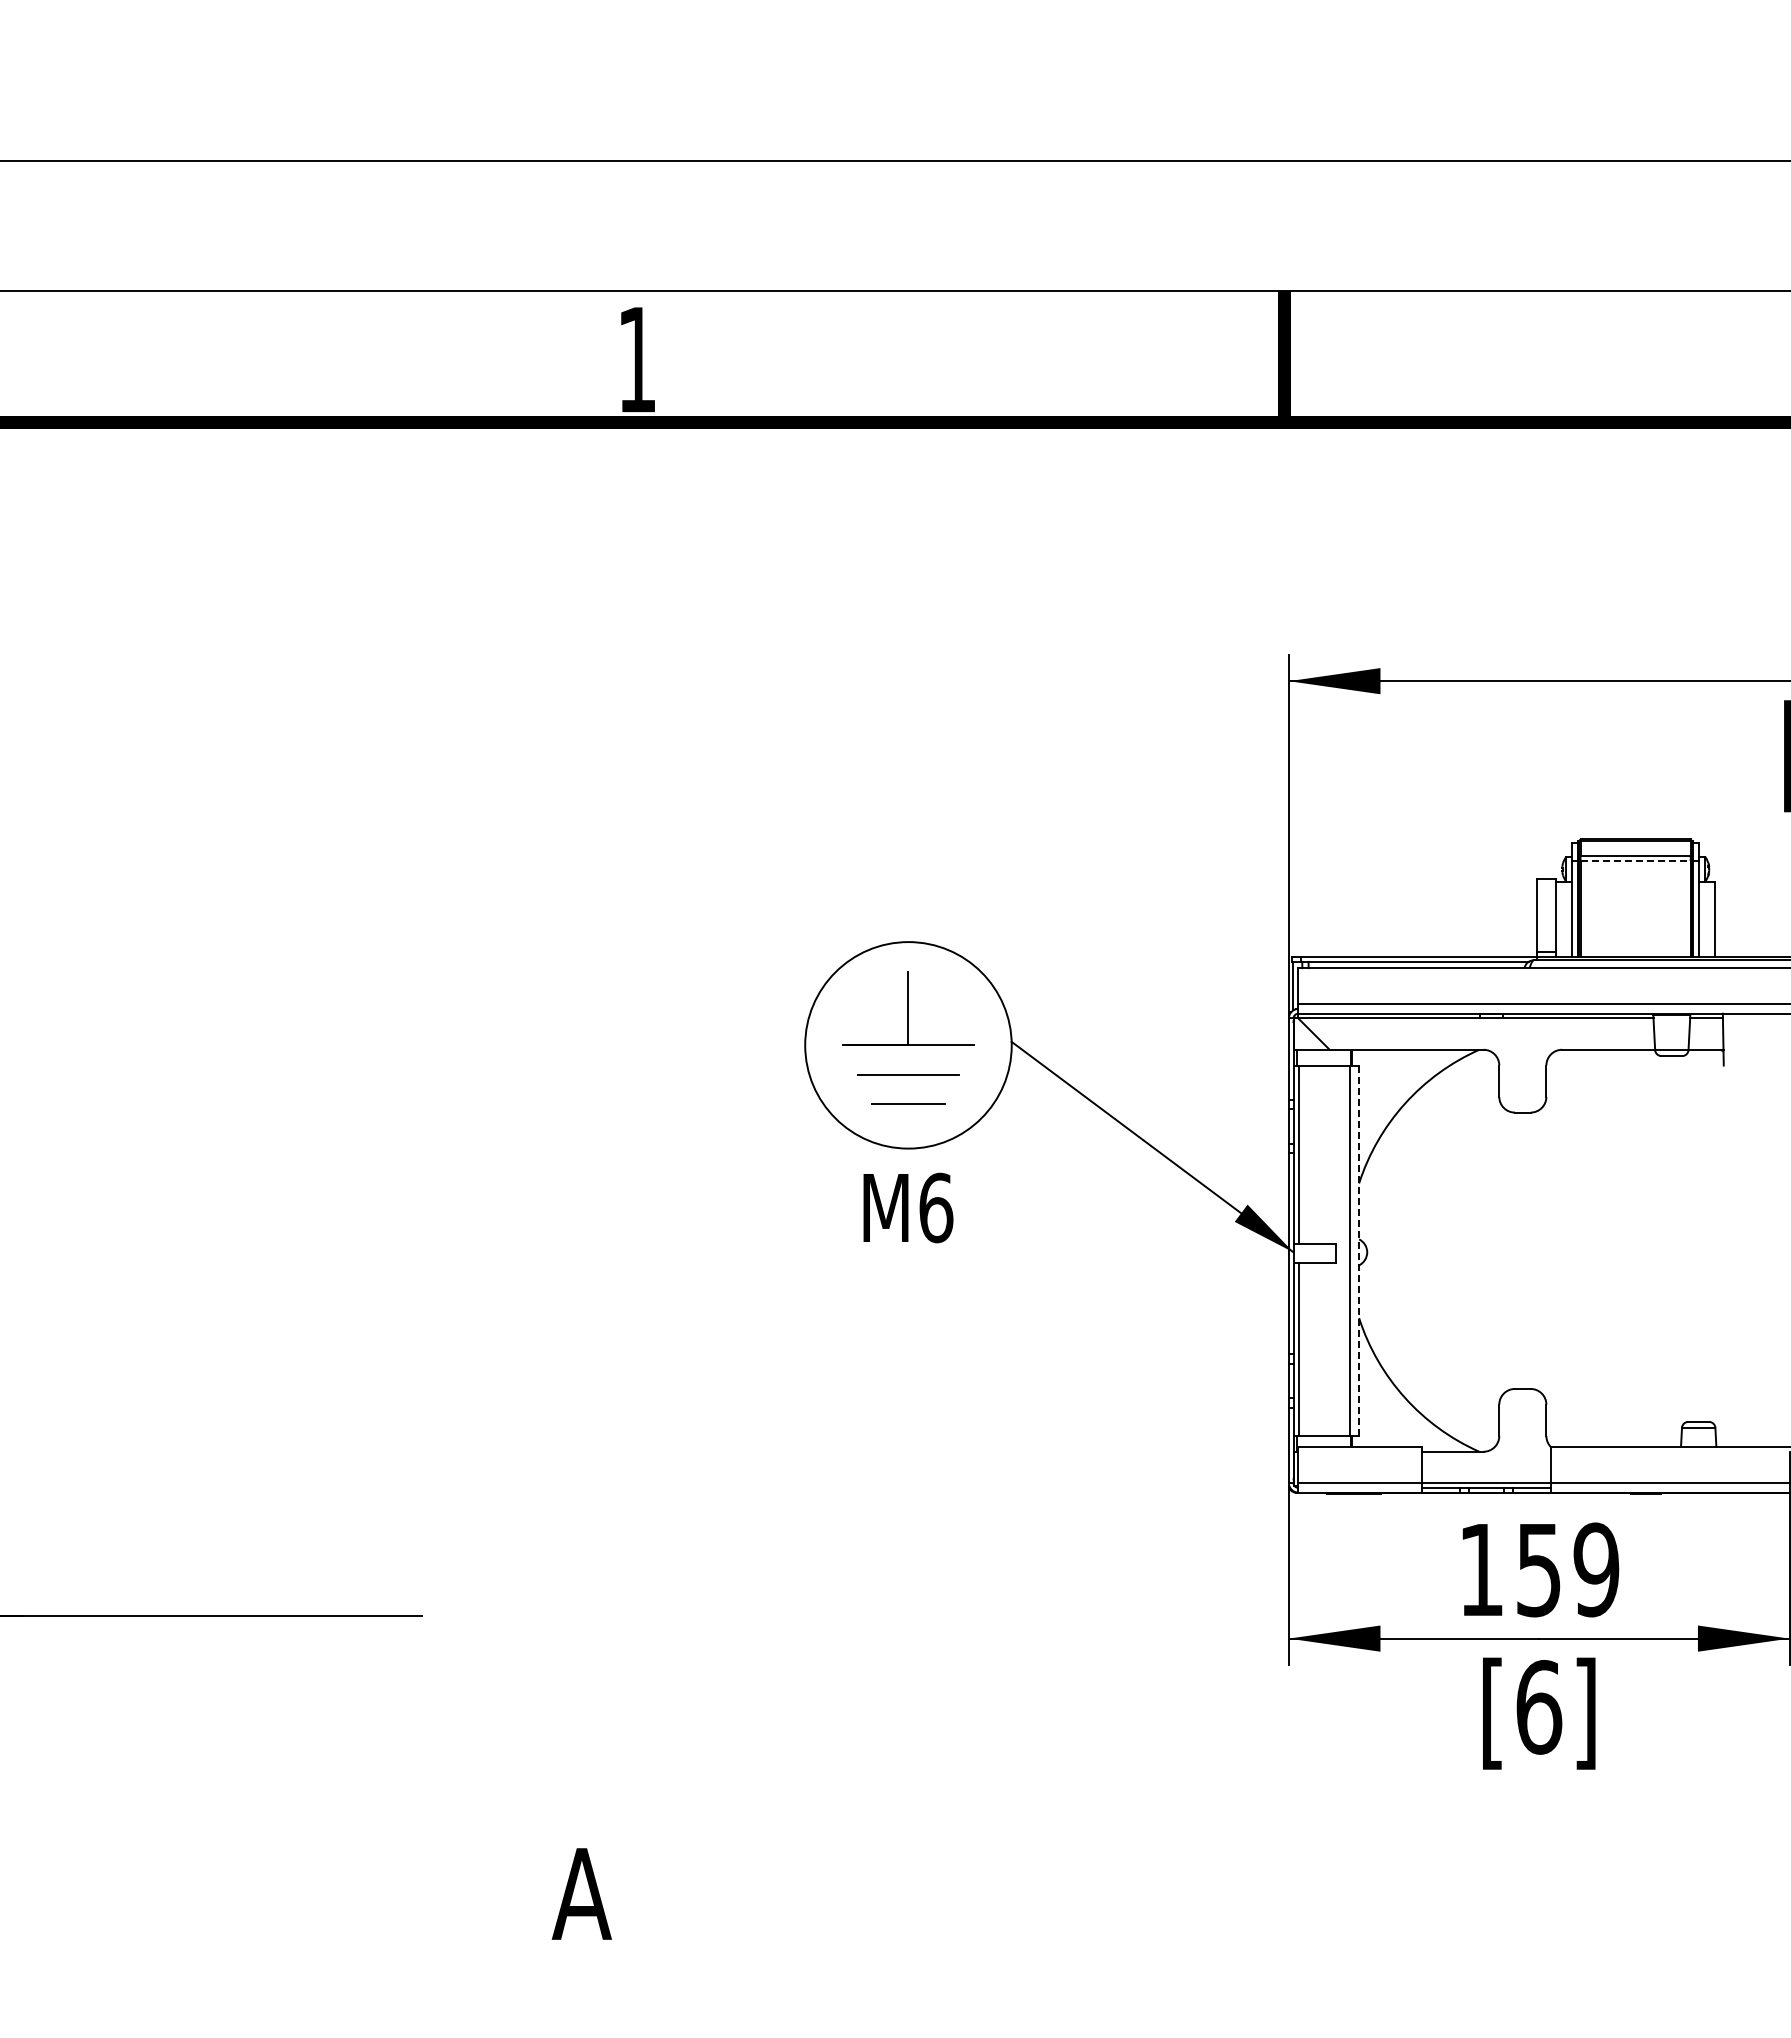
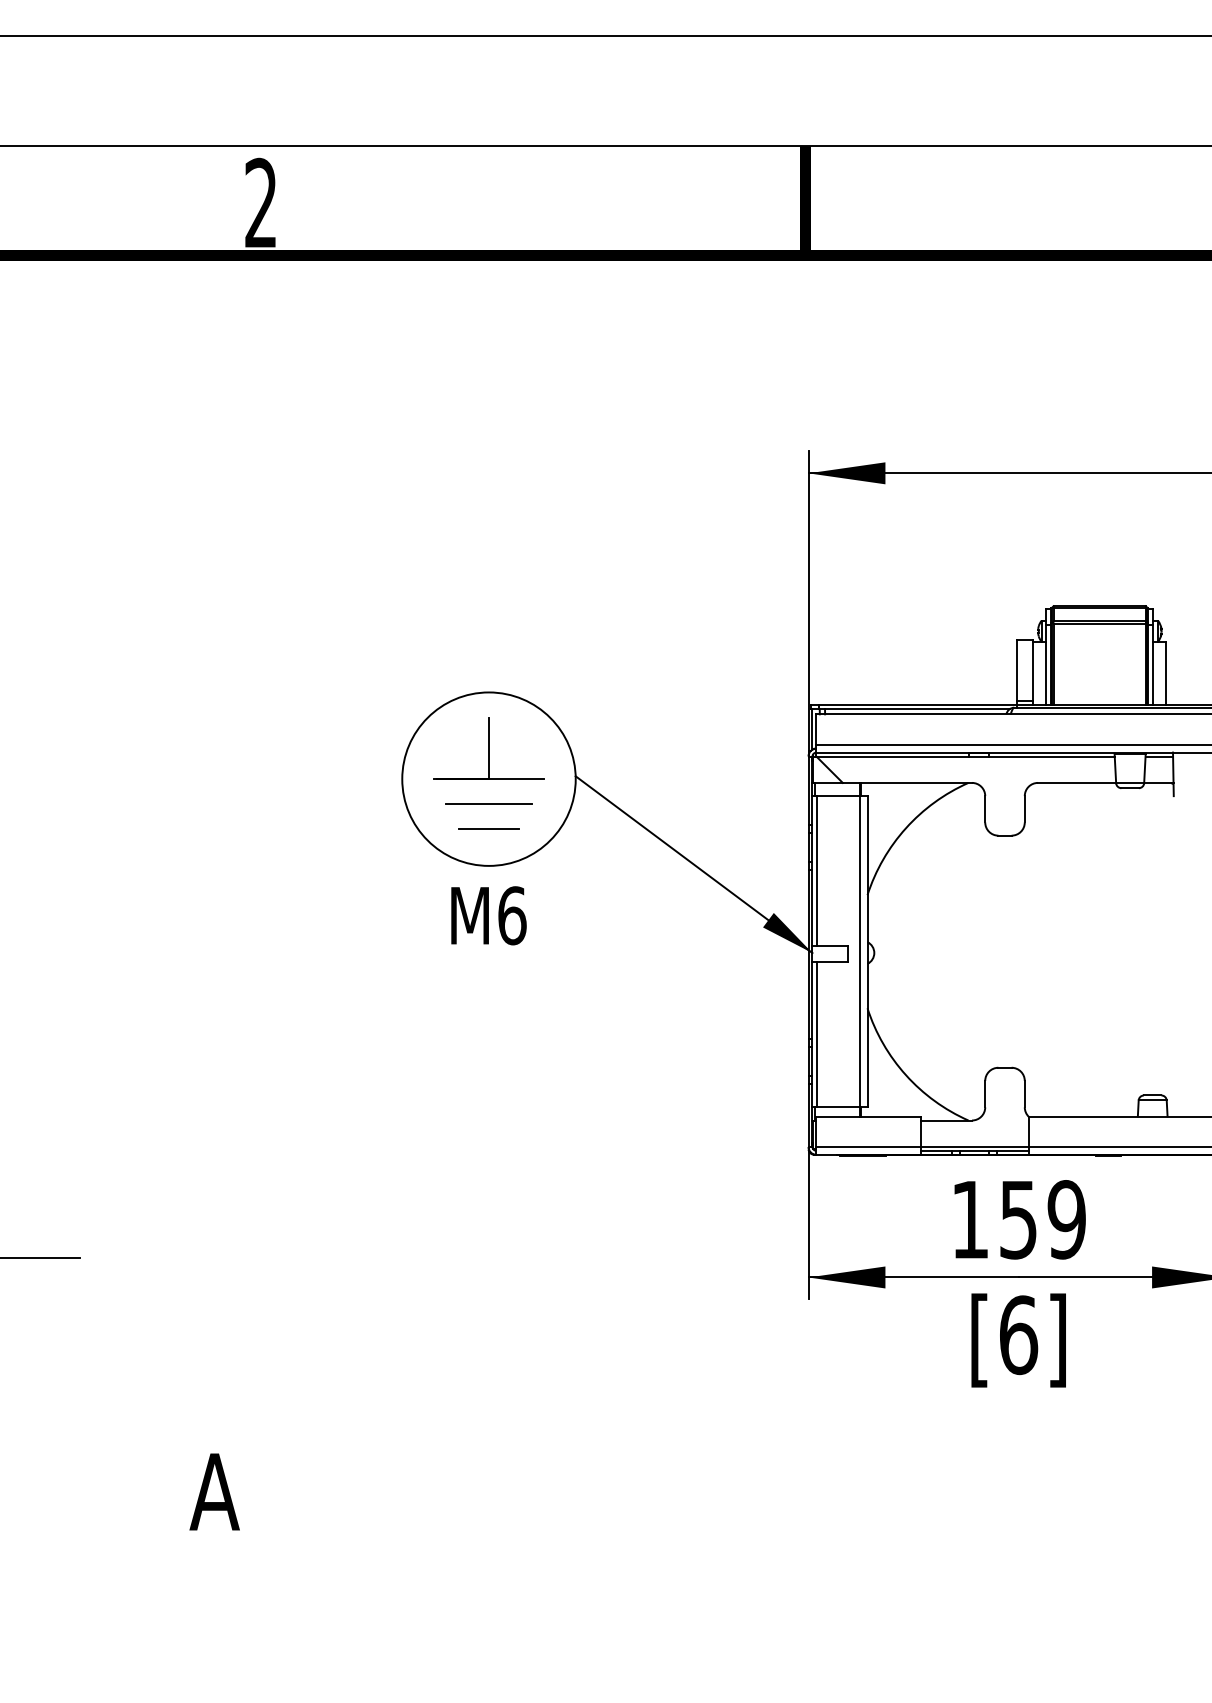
text: (636, 358) -> (260, 202), 1 -> 2
line: (1635, 860) -> (1099, 623), dashed -> solid
line: (1359, 1251) -> (867, 952), dashed -> solid

